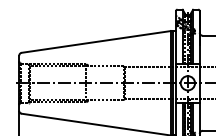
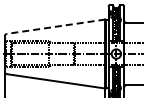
line: (97, 41) -> (56, 26), solid -> dashed

